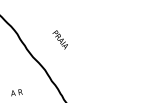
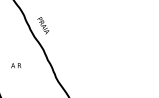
text: (60, 39) -> (43, 25), moved

